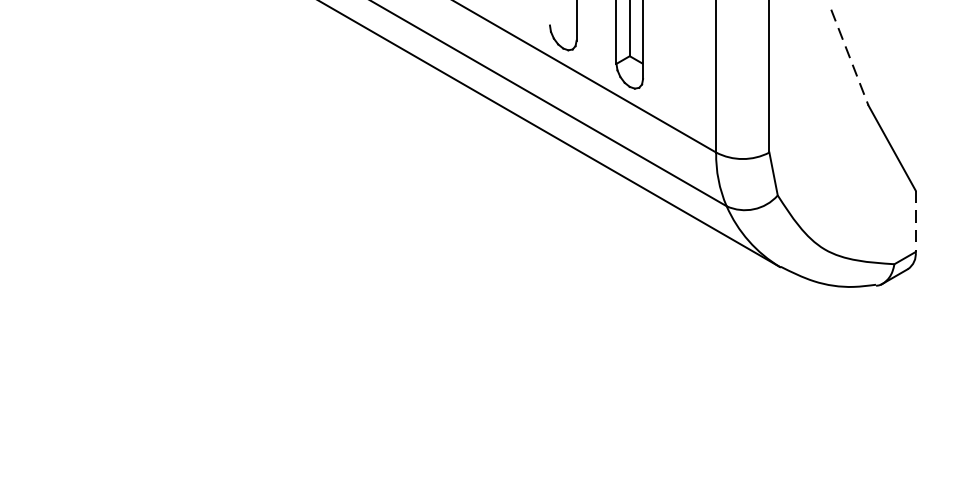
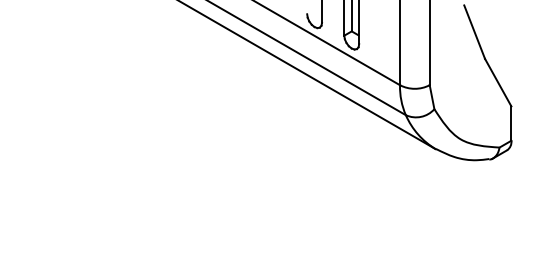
line: (849, 58) -> (474, 32), dashed -> solid
line: (915, 222) -> (511, 124), dashed -> solid

